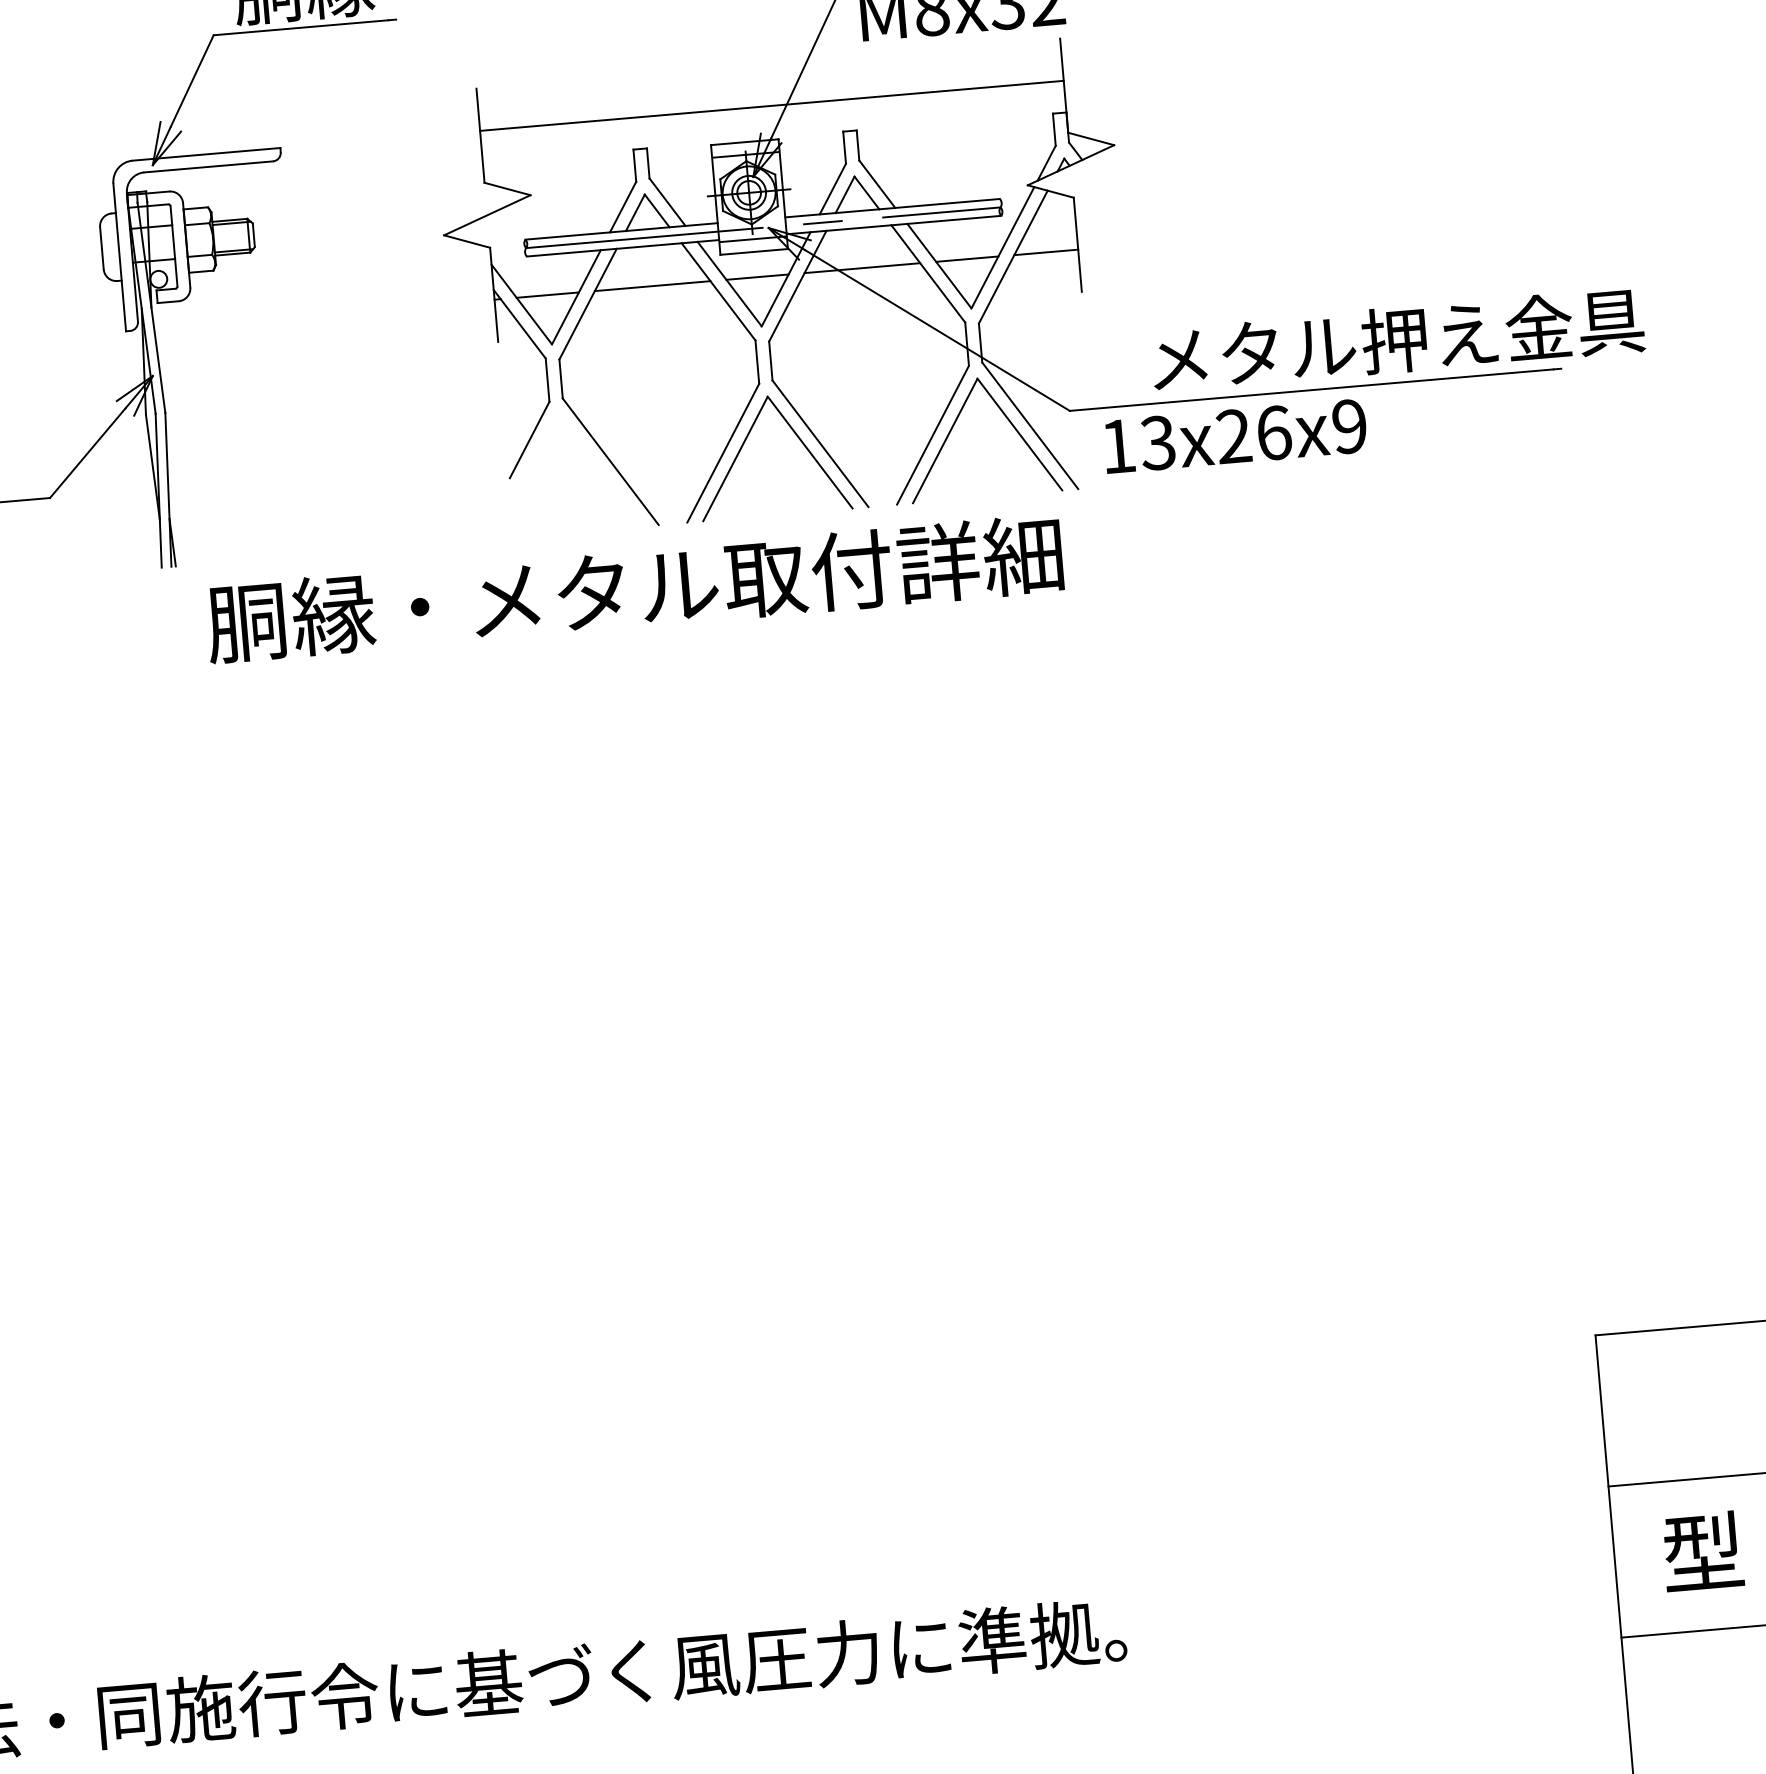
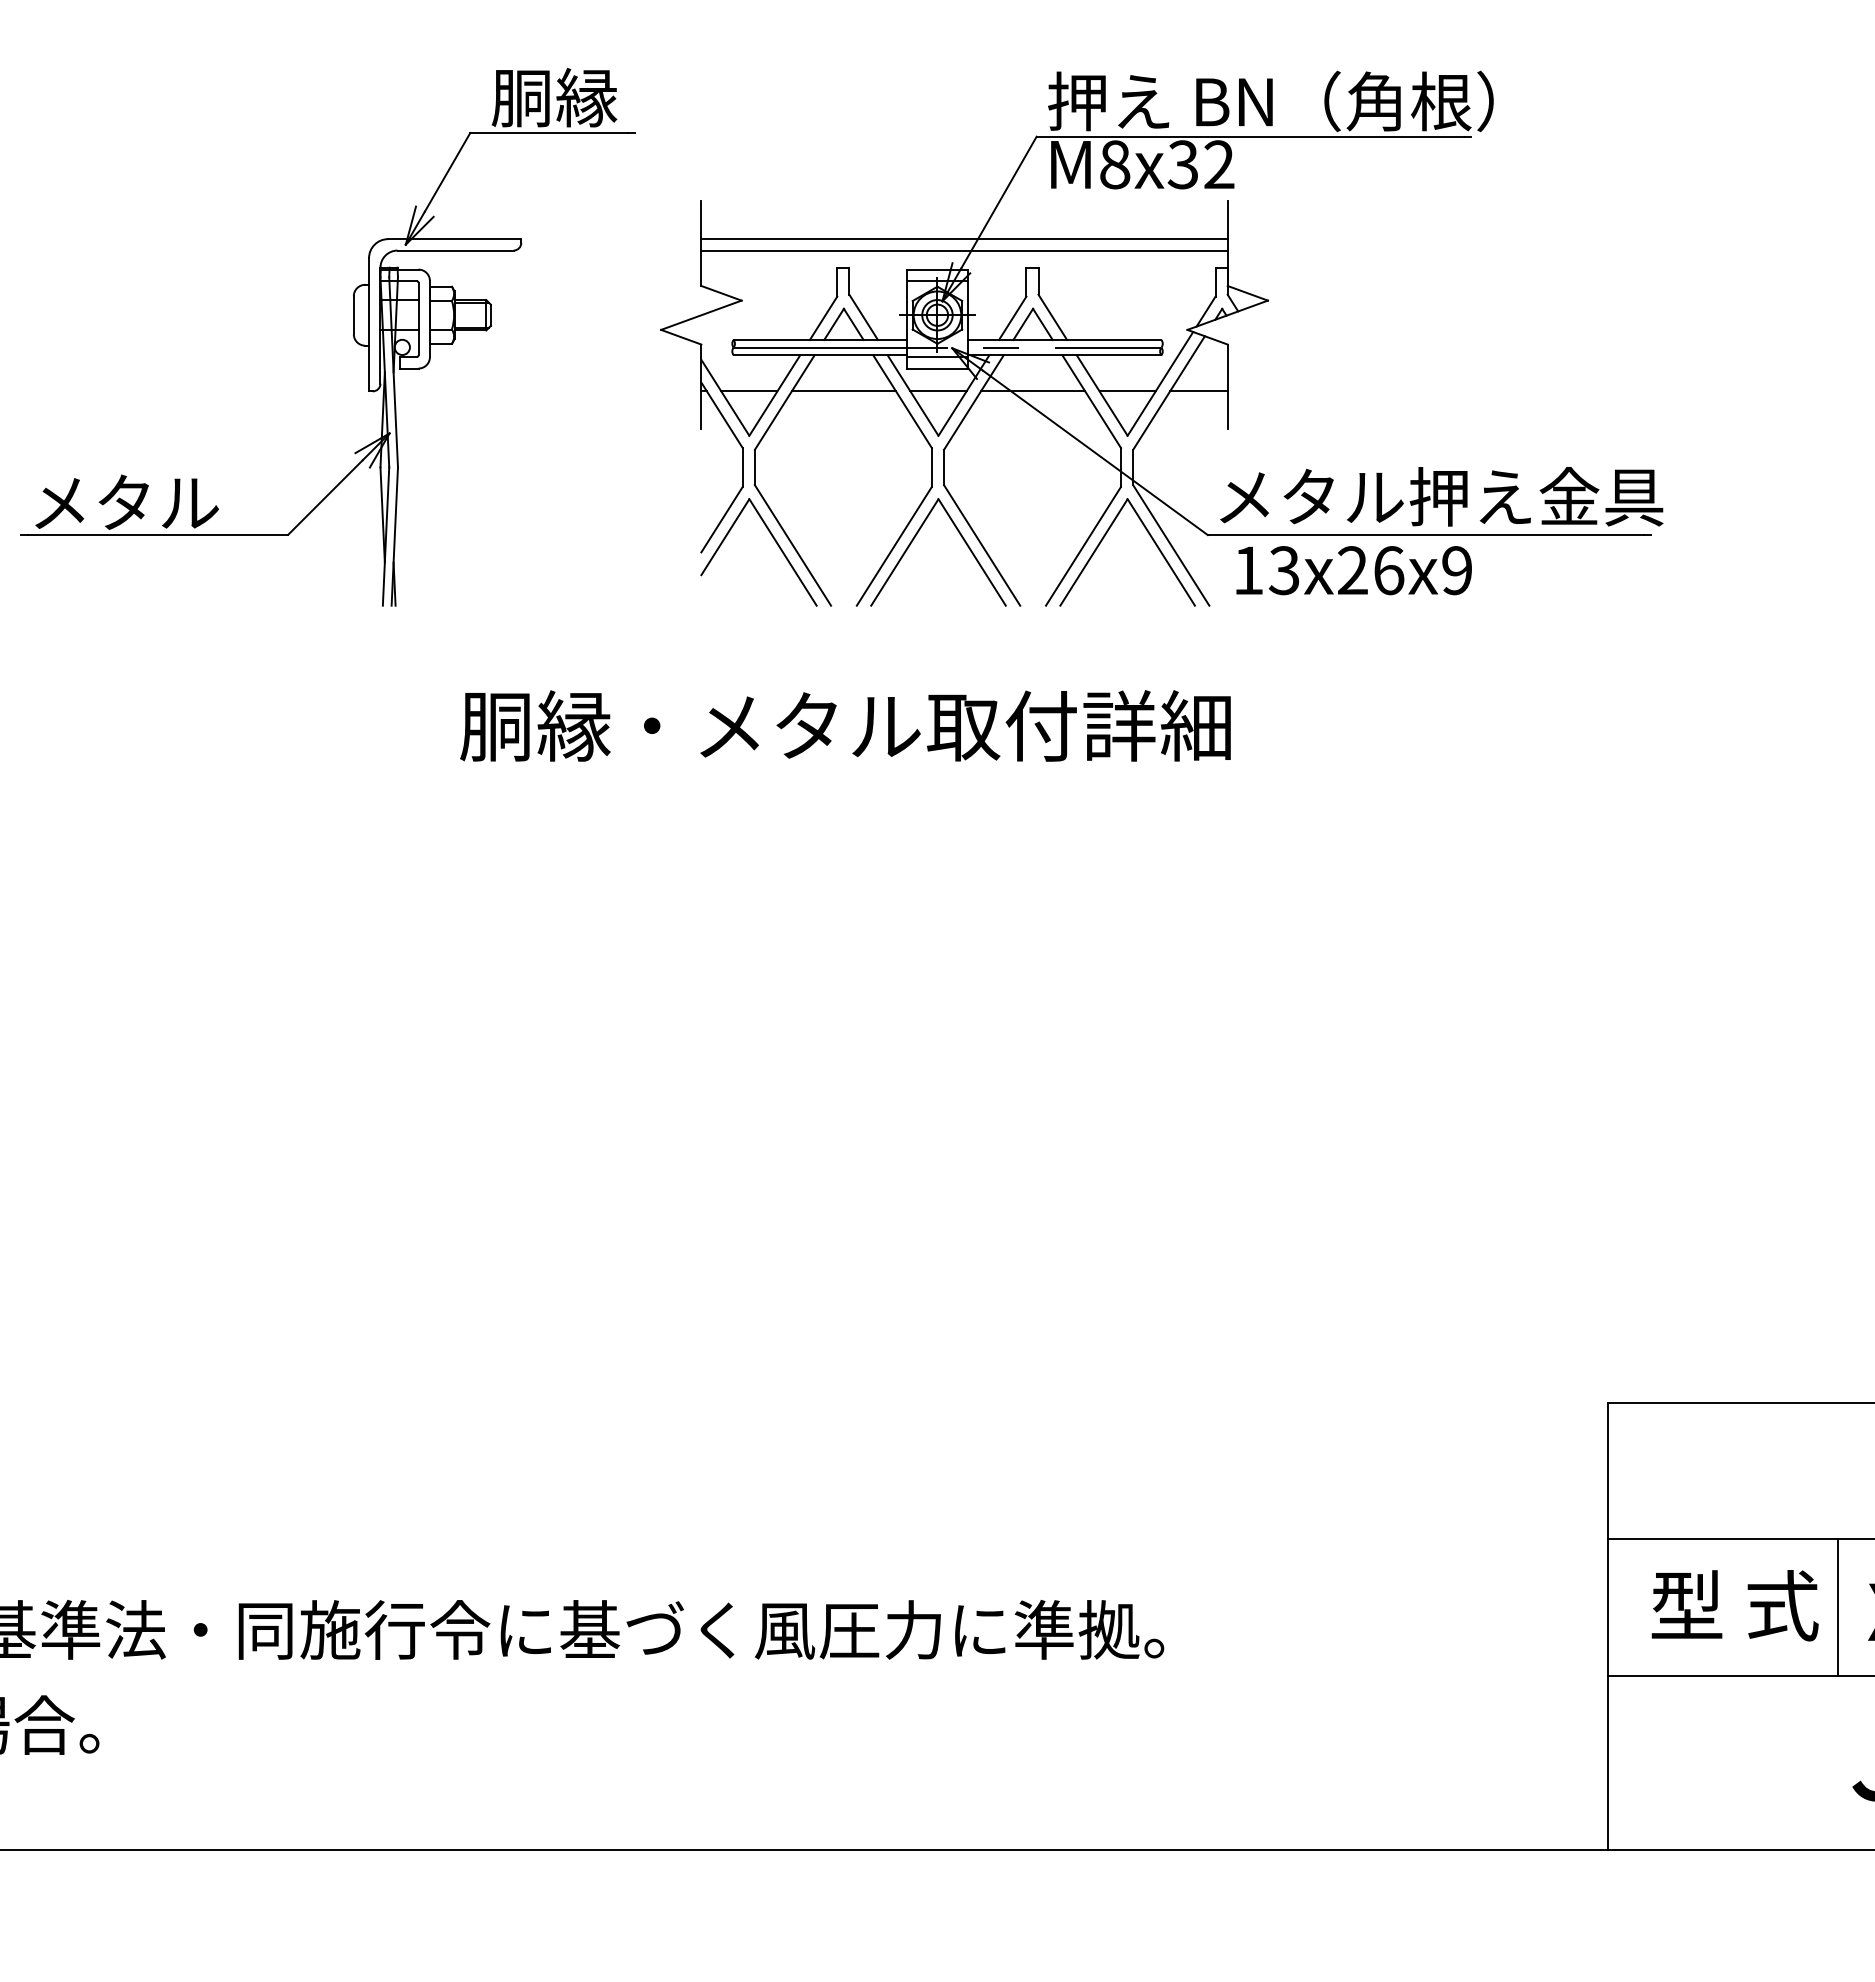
line: (772, 118) -> (964, 250), added
text: (1397, 339) -> (1441, 496), moved
part: (592, 462) -> (776, 544), added
text: (634, 588) -> (845, 725), moved

